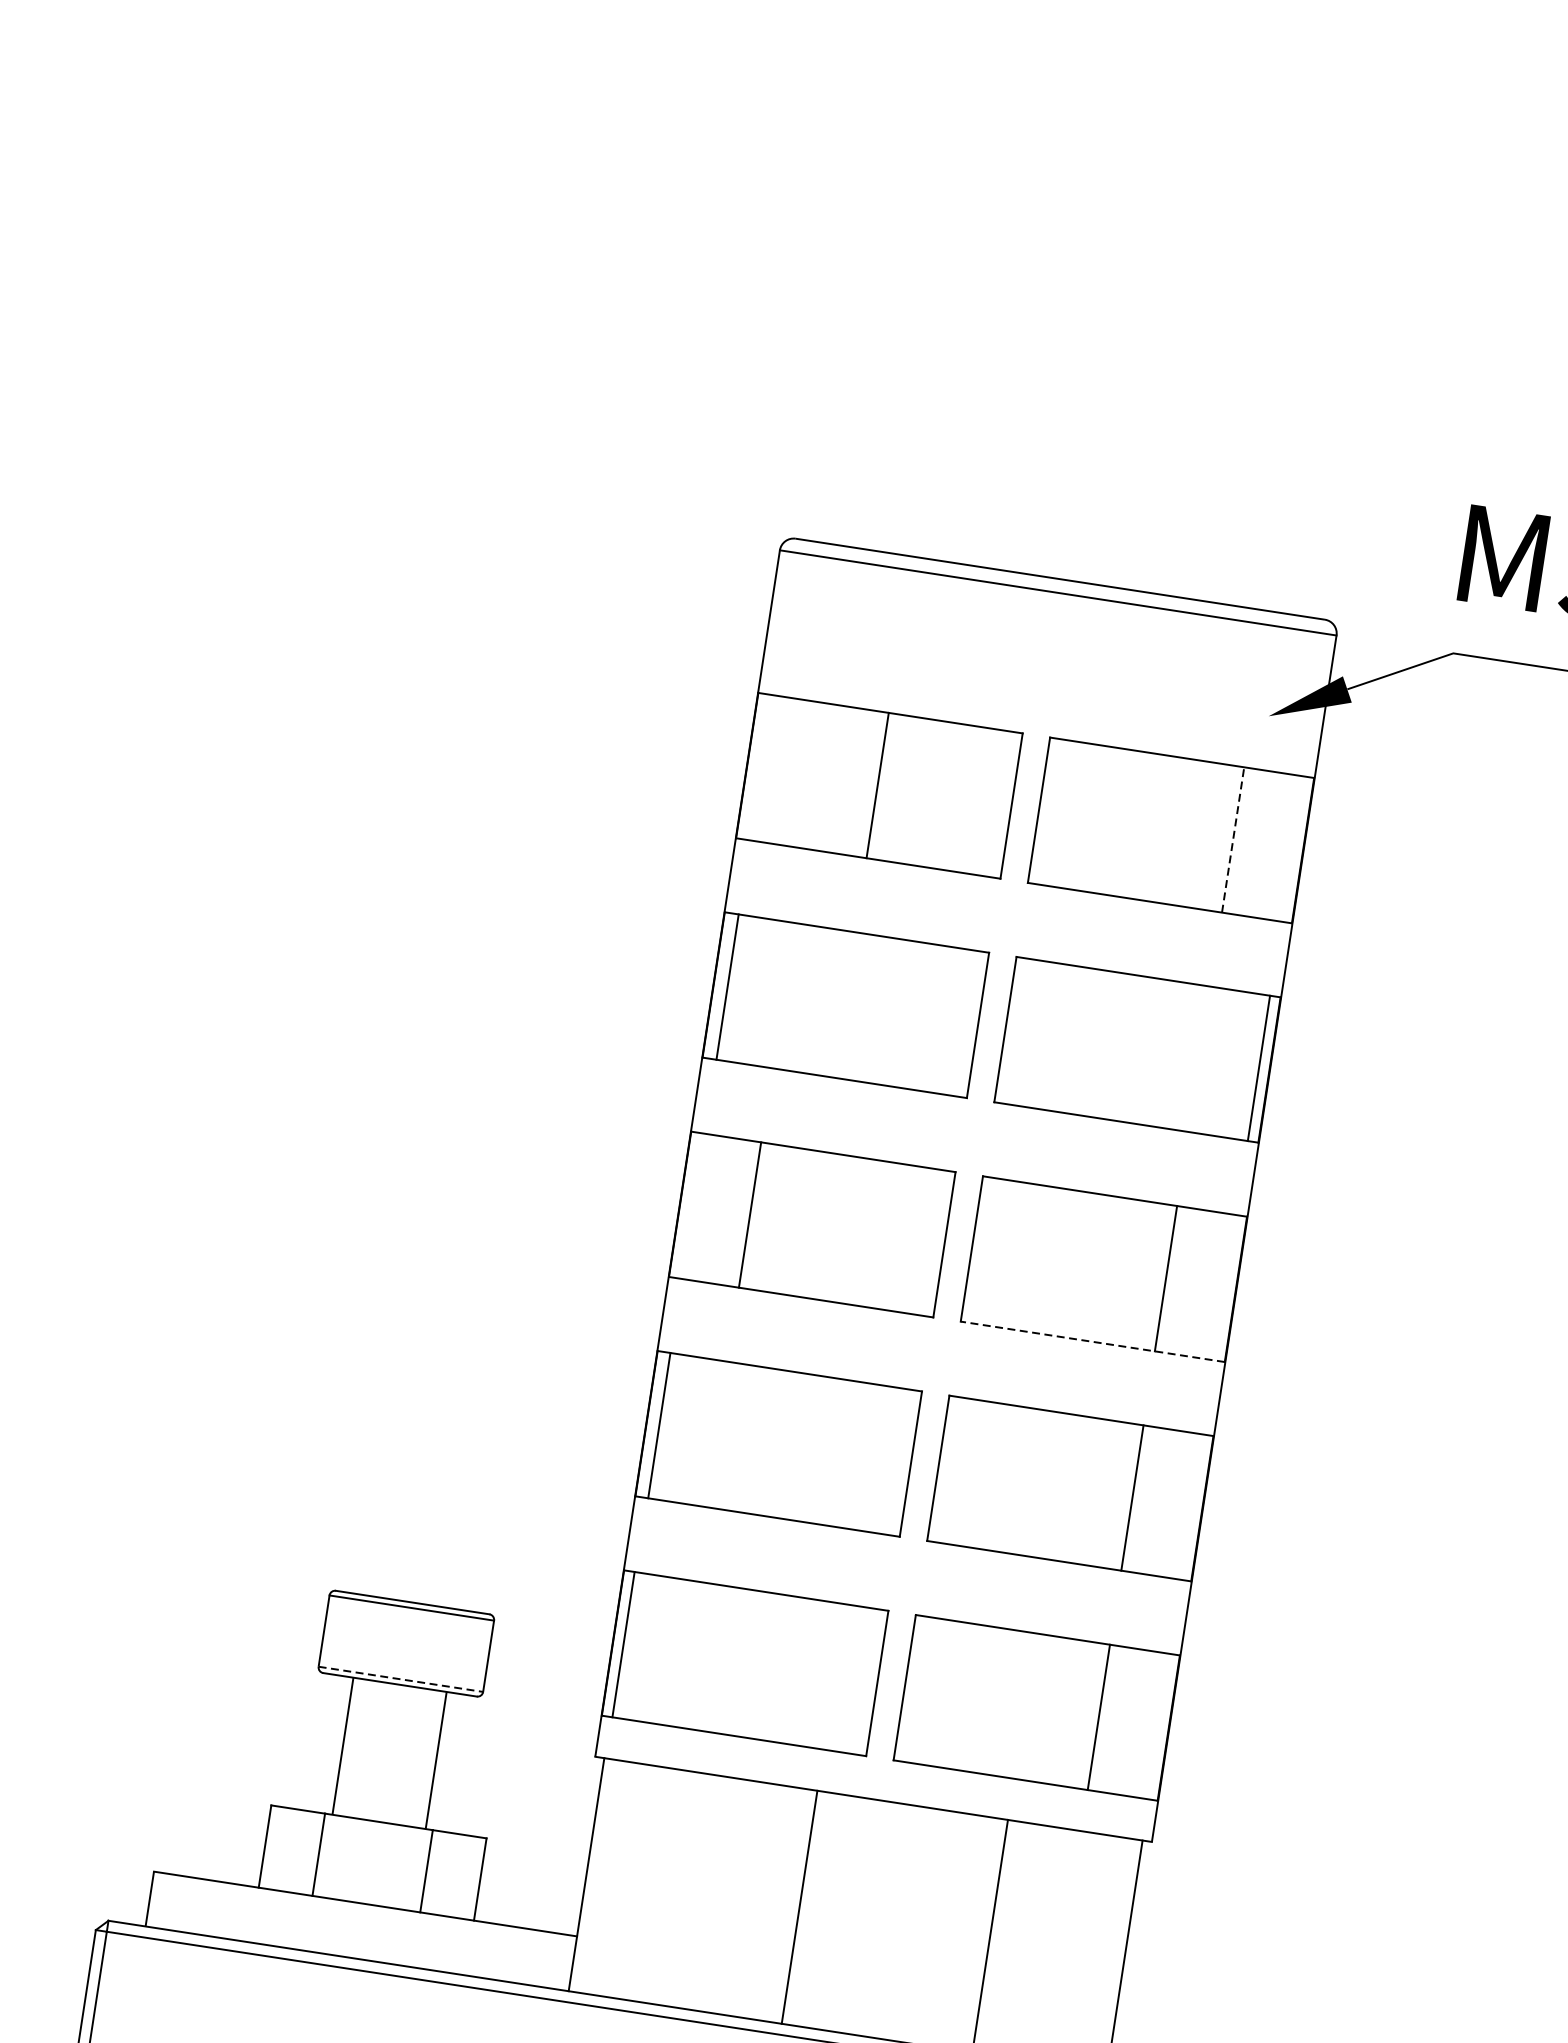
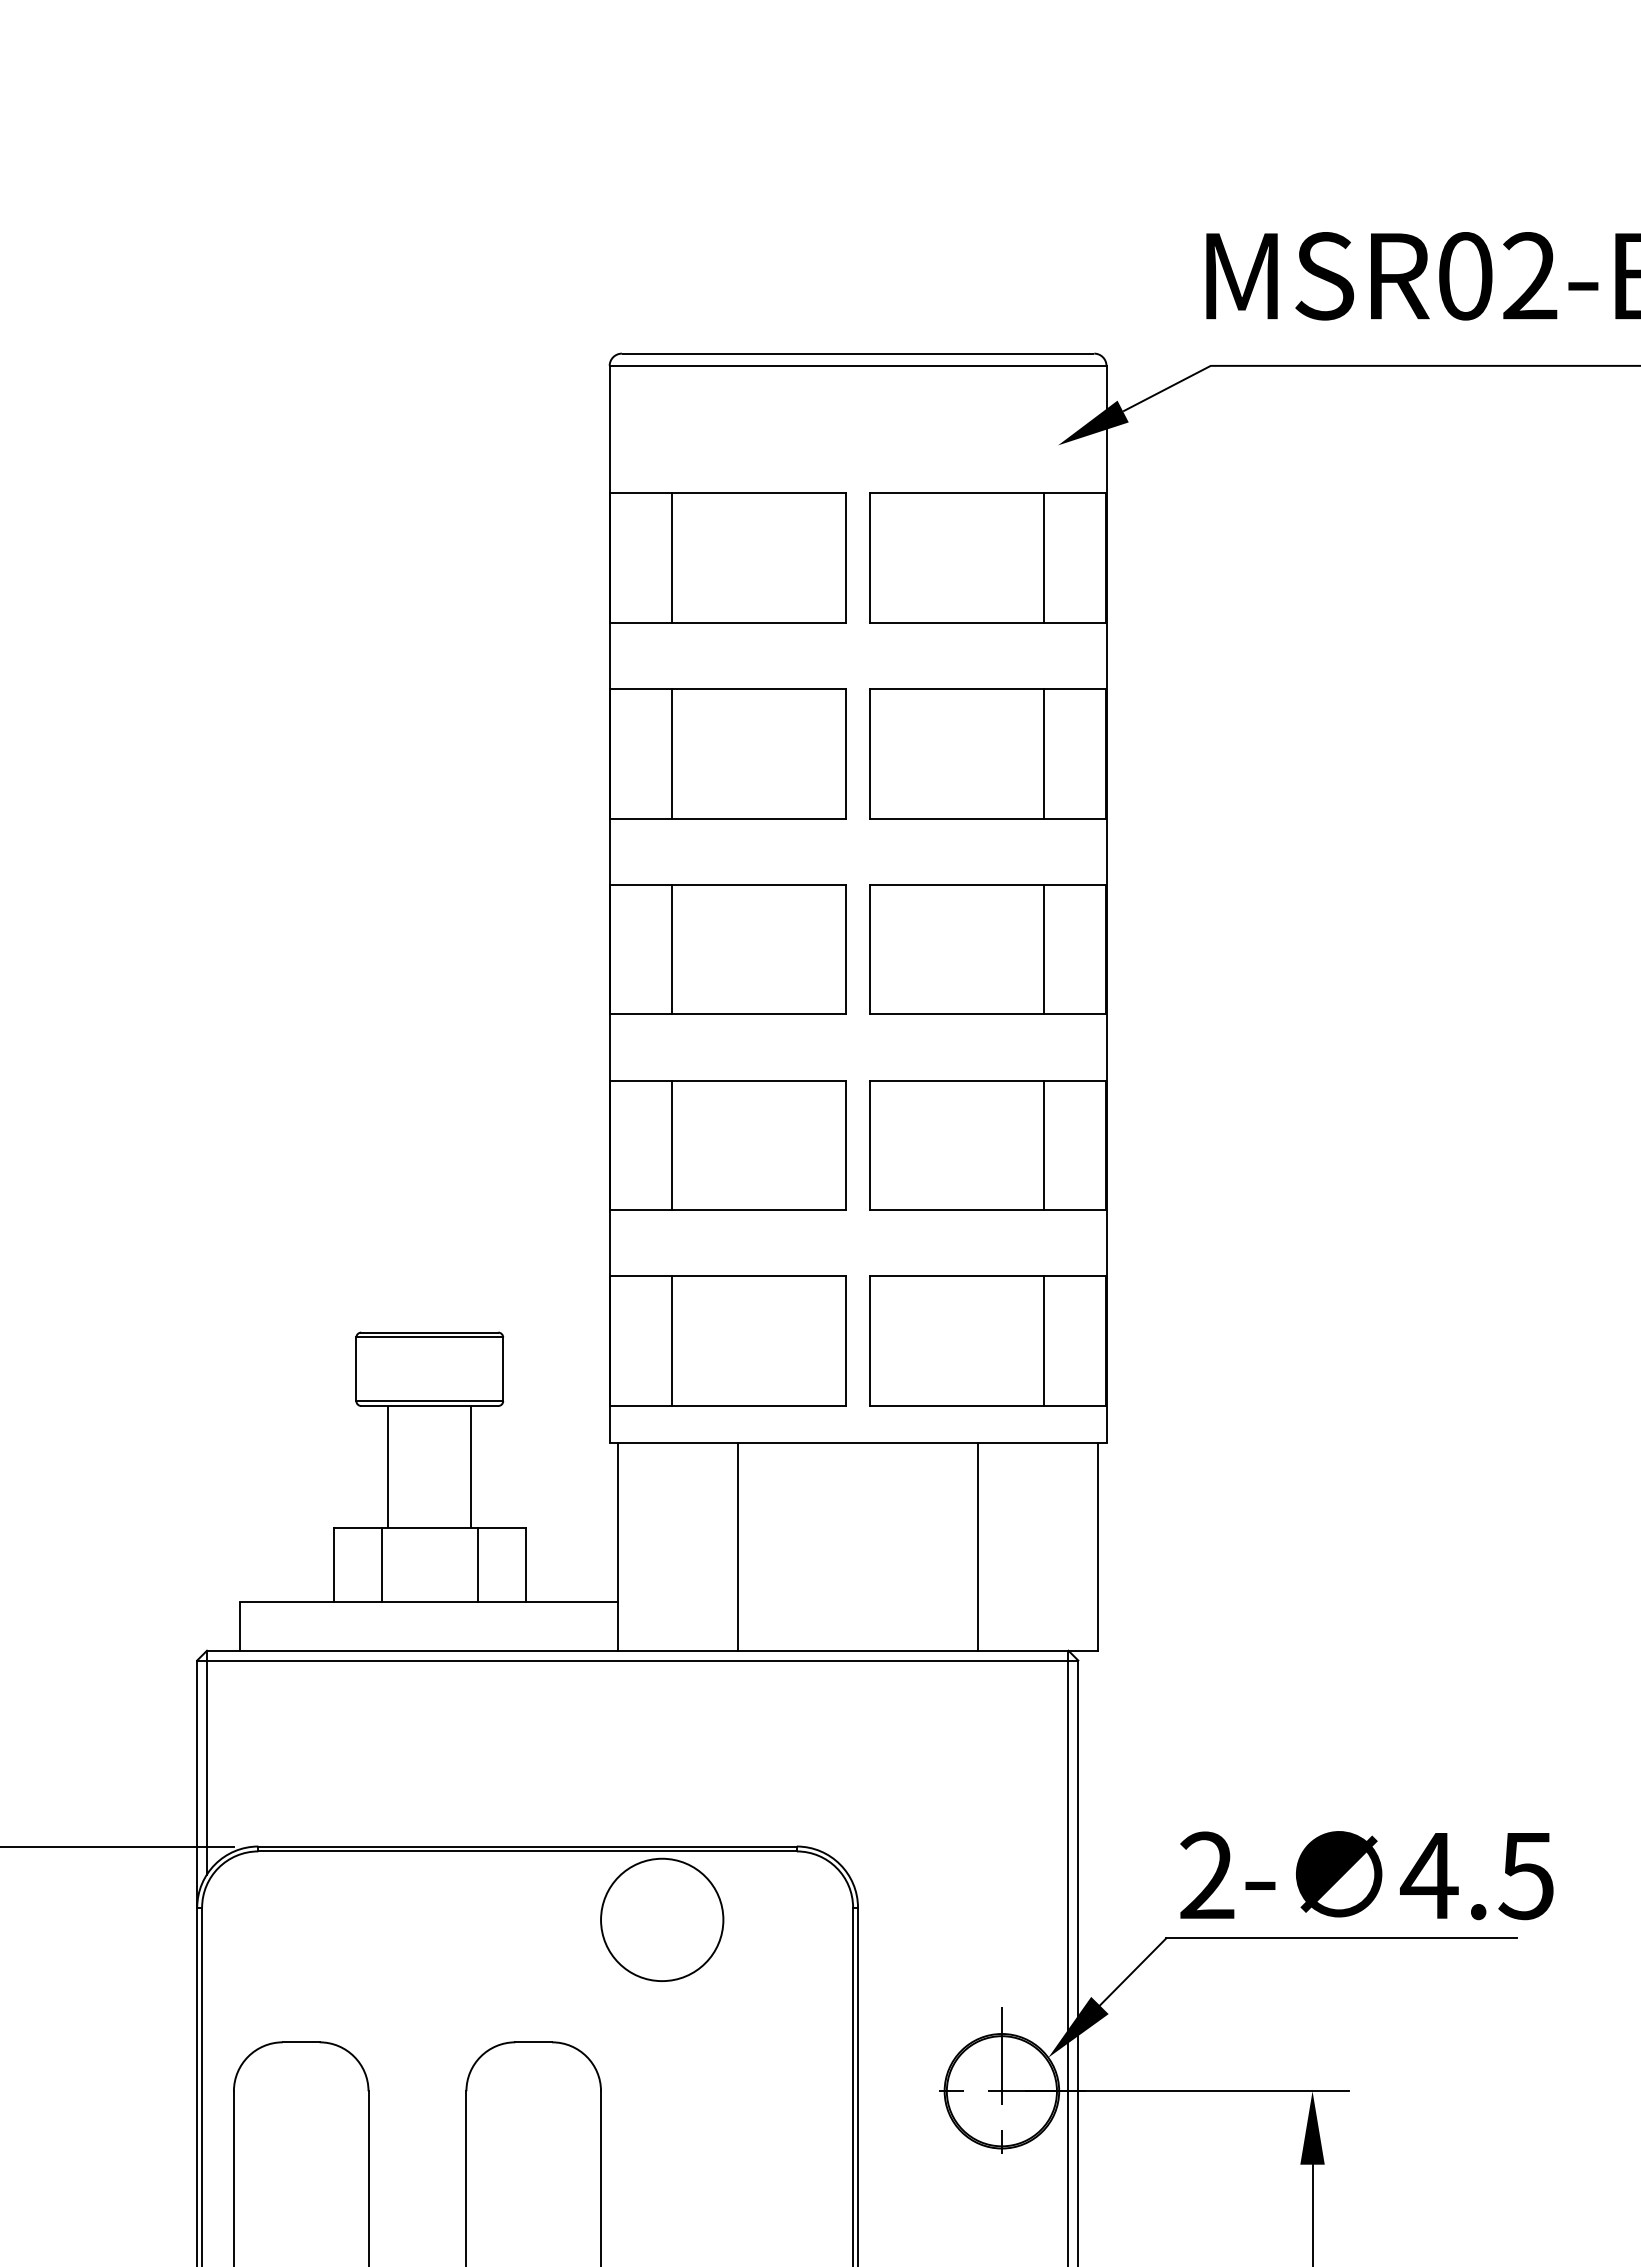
line: (877, 785) -> (672, 557), moved
line: (1232, 840) -> (1043, 558), dashed -> solid
line: (727, 986) -> (672, 753), moved
line: (1258, 1068) -> (1043, 753), moved
line: (1093, 1341) -> (988, 1014), dashed -> solid
line: (659, 1425) -> (672, 1145), moved
line: (623, 1645) -> (672, 1341), moved
line: (401, 1679) -> (430, 1401), dashed -> solid
line: (799, 1906) -> (737, 1546), moved

